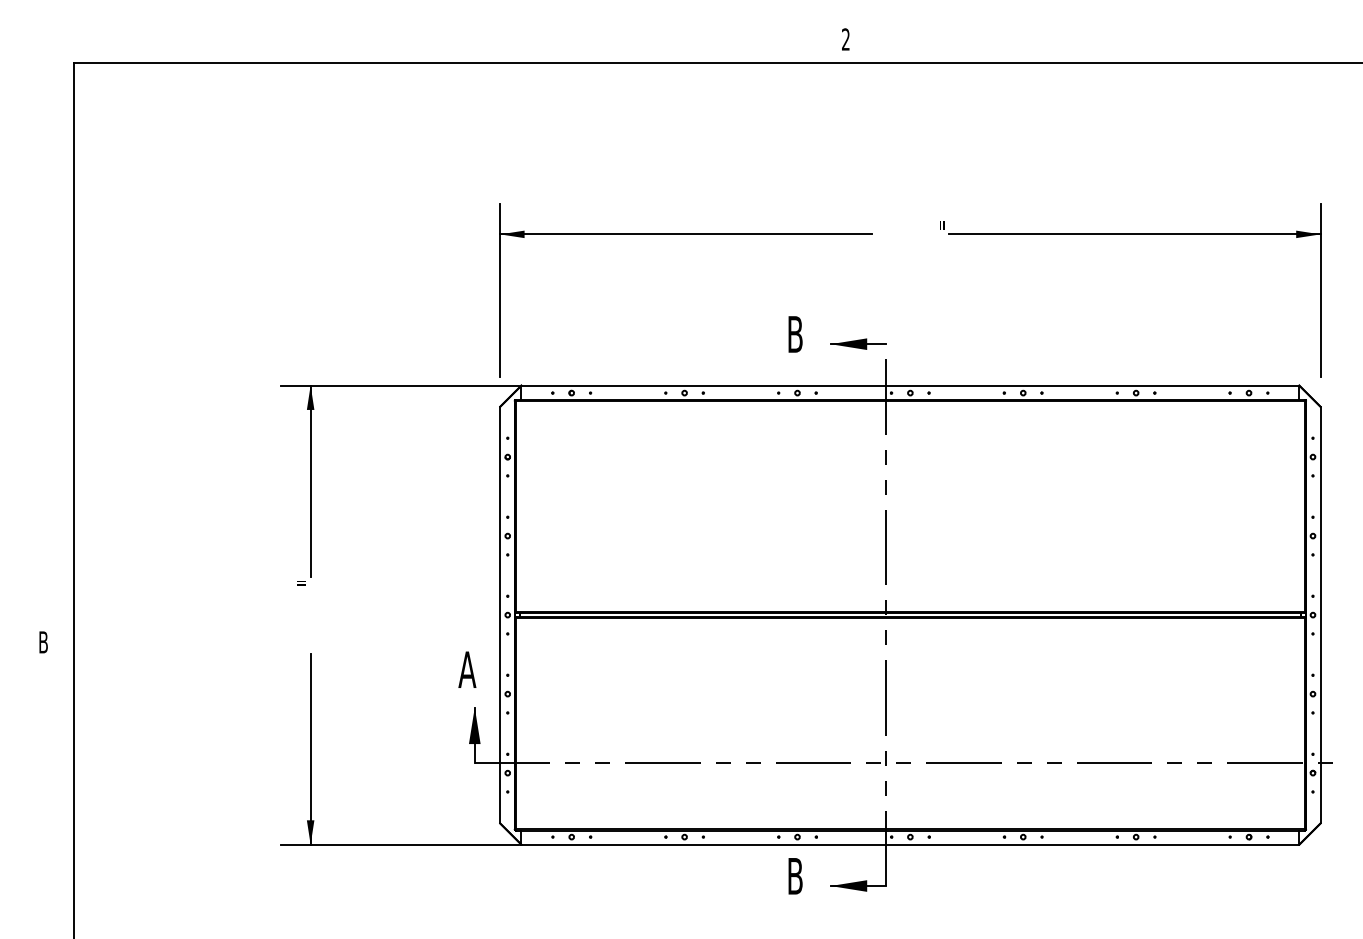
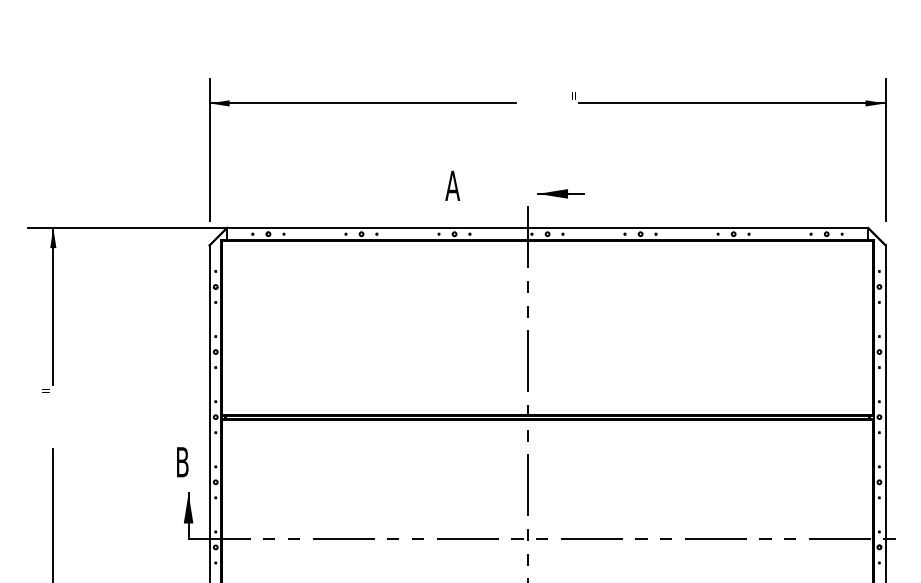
text: (795, 334) -> (452, 185), B -> A
part: (858, 343) -> (560, 193), moved
text: (467, 669) -> (182, 462), A -> B

